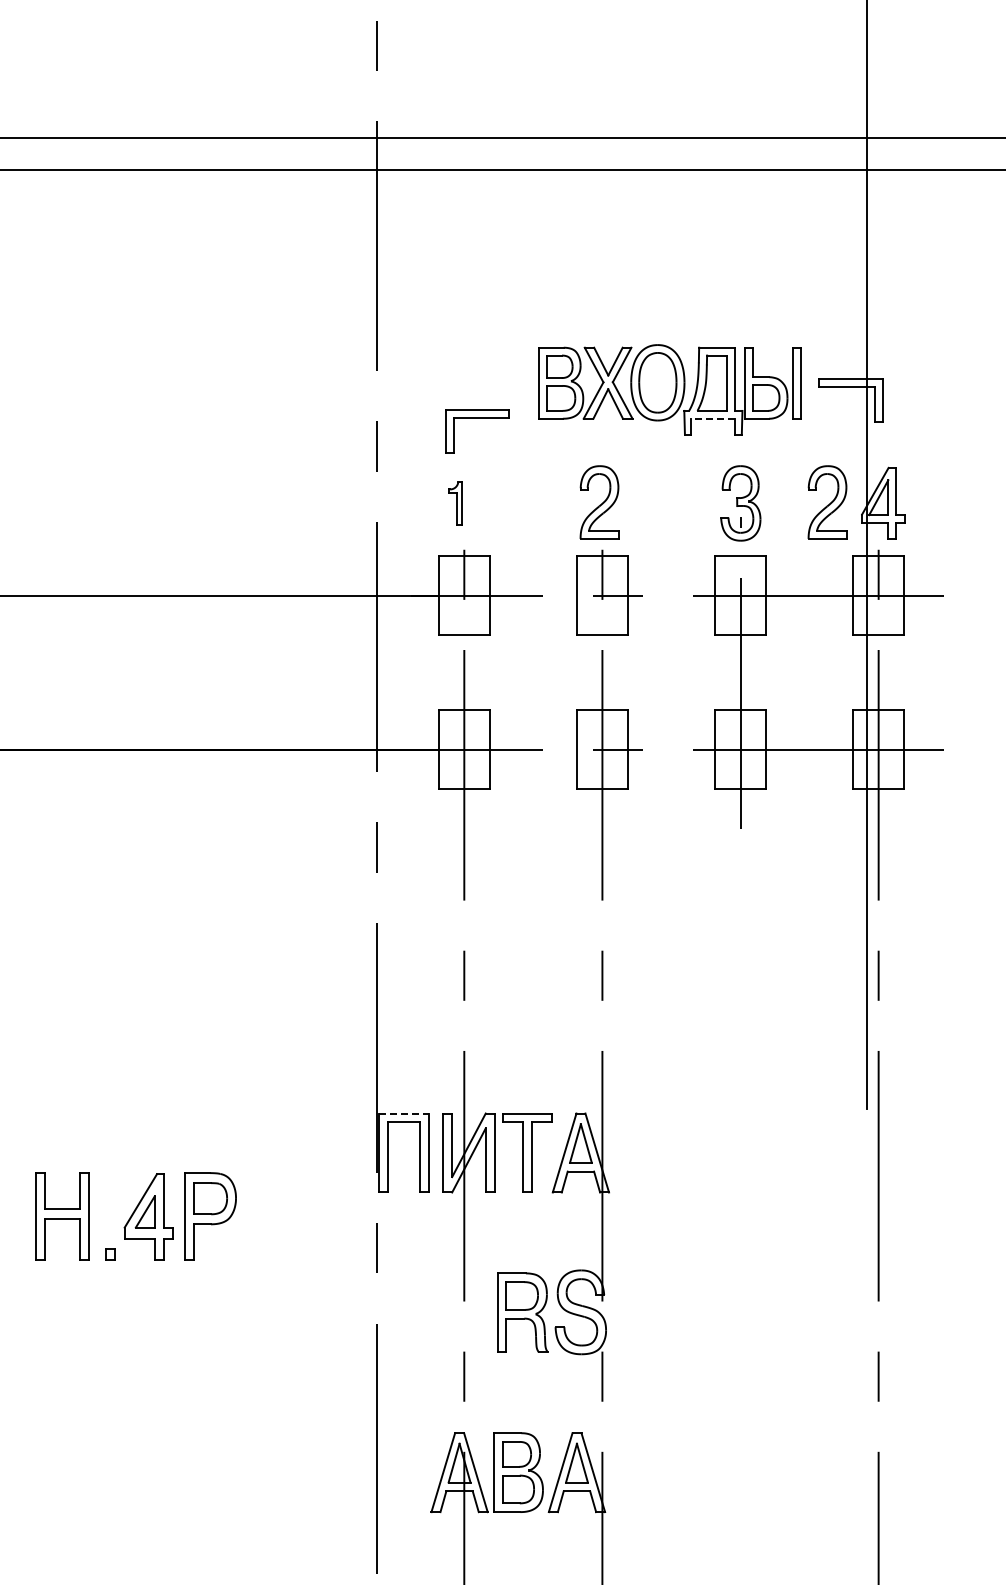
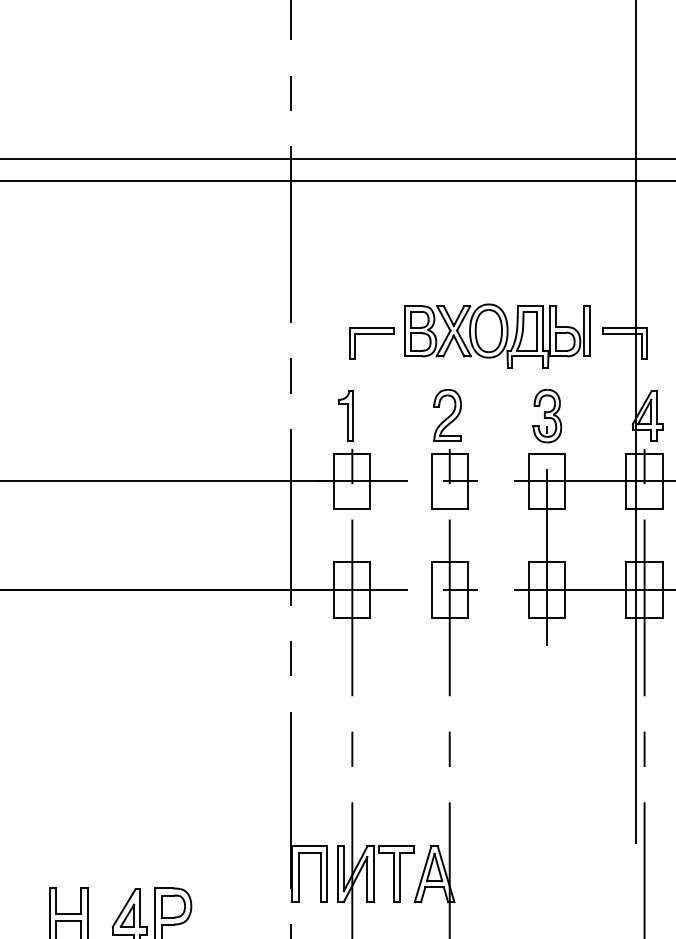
part: (477, 418) -> (371, 334), moved
line: (712, 418) -> (527, 356), dashed -> solid
part: (827, 502) -> (608, 415), removed
part: (455, 503) -> (346, 416), size x1.67
line: (403, 1113) -> (309, 846), dashed -> solid

